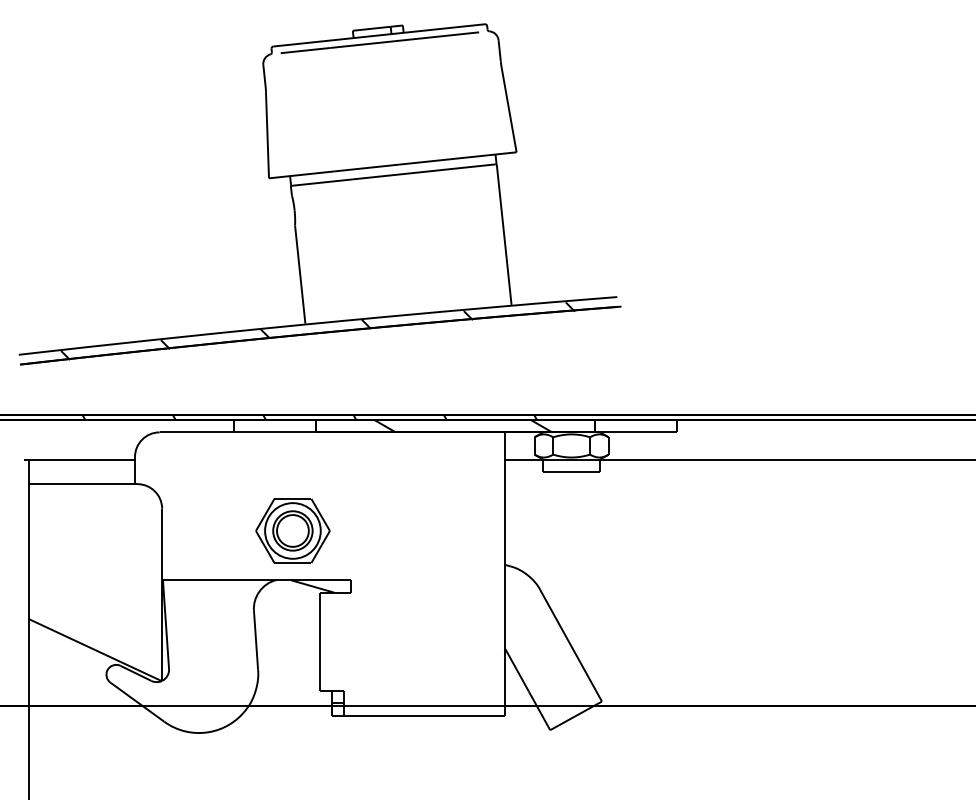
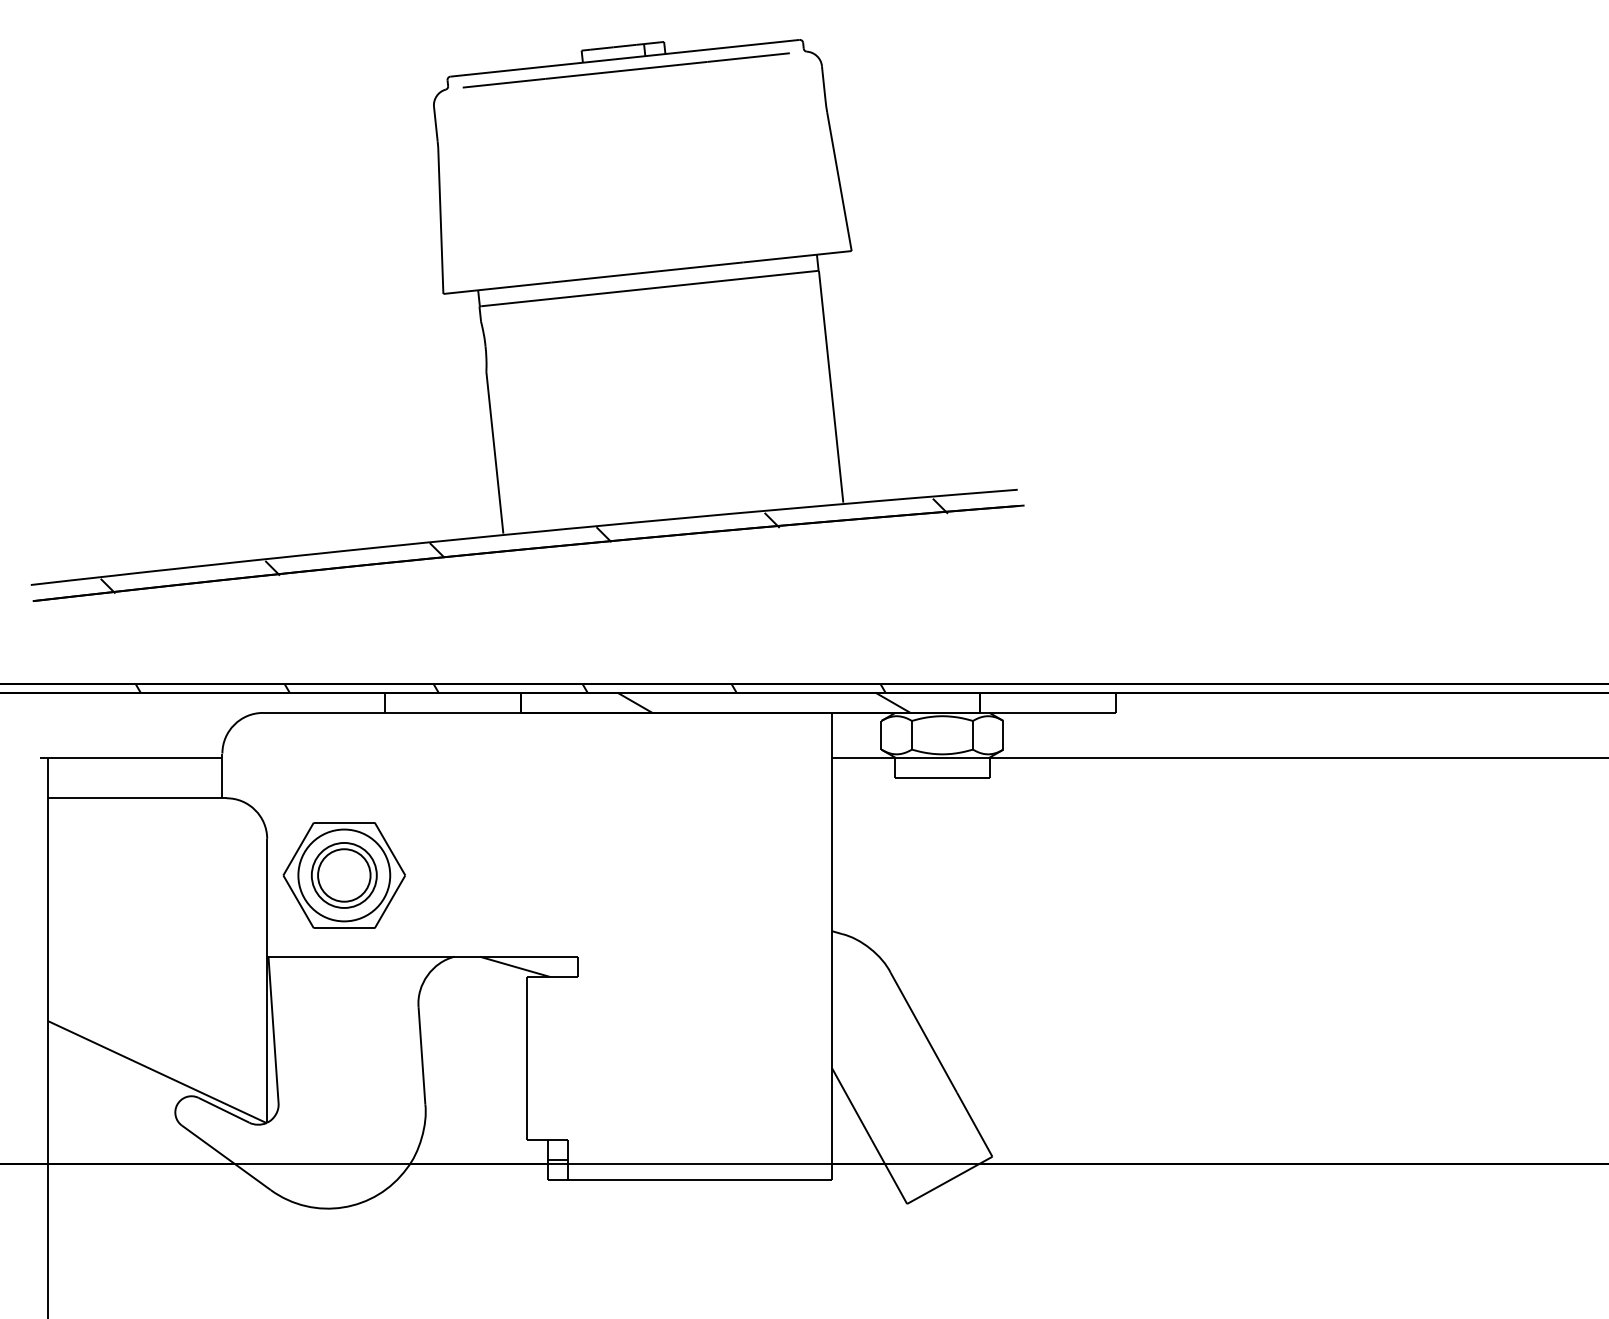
part: (292, 530) -> (343, 874), moved

